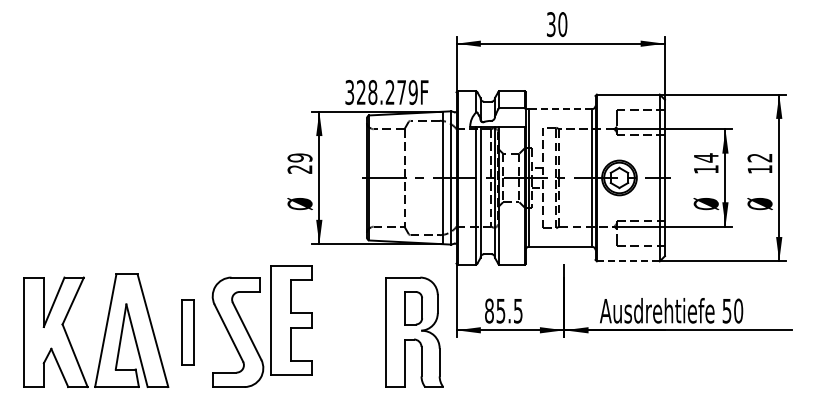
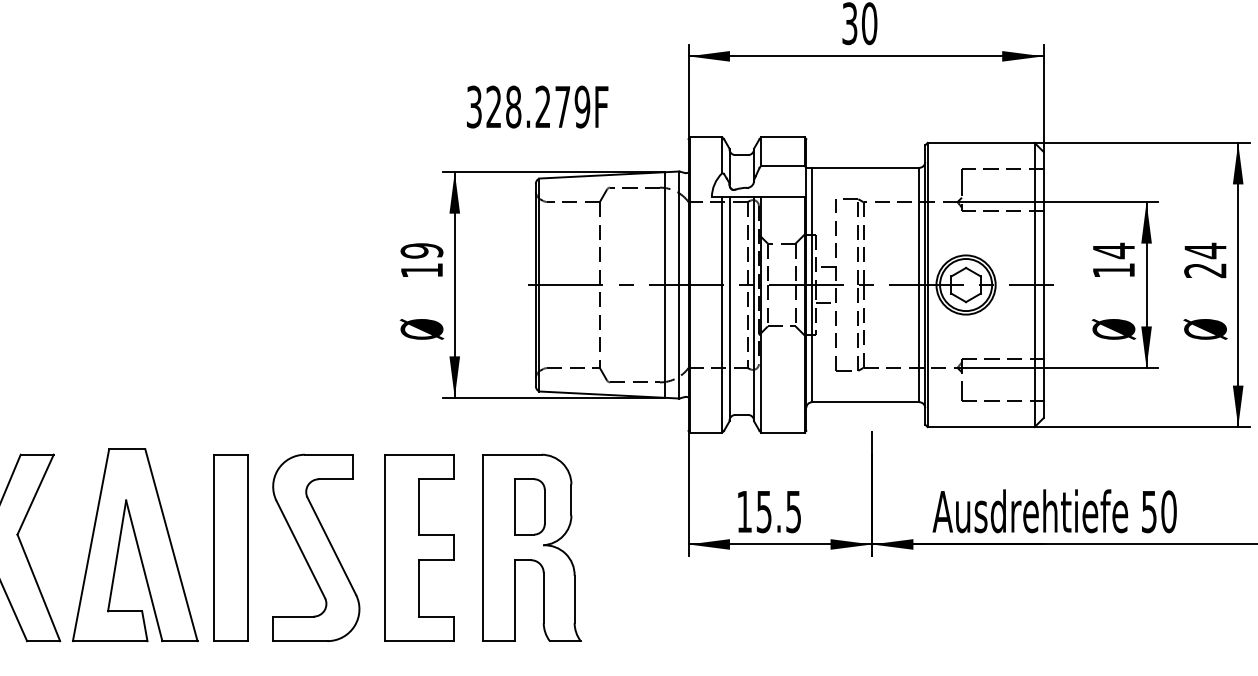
text: (386, 92) -> (536, 107), moved
line: (560, 109) -> (865, 168), dashed -> solid
text: (759, 163) -> (1204, 260), 12 -> 24
text: (299, 169) -> (421, 270), 29 -> 19
line: (628, 261) -> (981, 427), dashed -> solid
text: (489, 310) -> (744, 510), 85.5 -> 15.5
part: (291, 320) -> (419, 548), moved
part: (414, 331) -> (531, 546), moved
part: (187, 332) -> (230, 548), size x1.67

